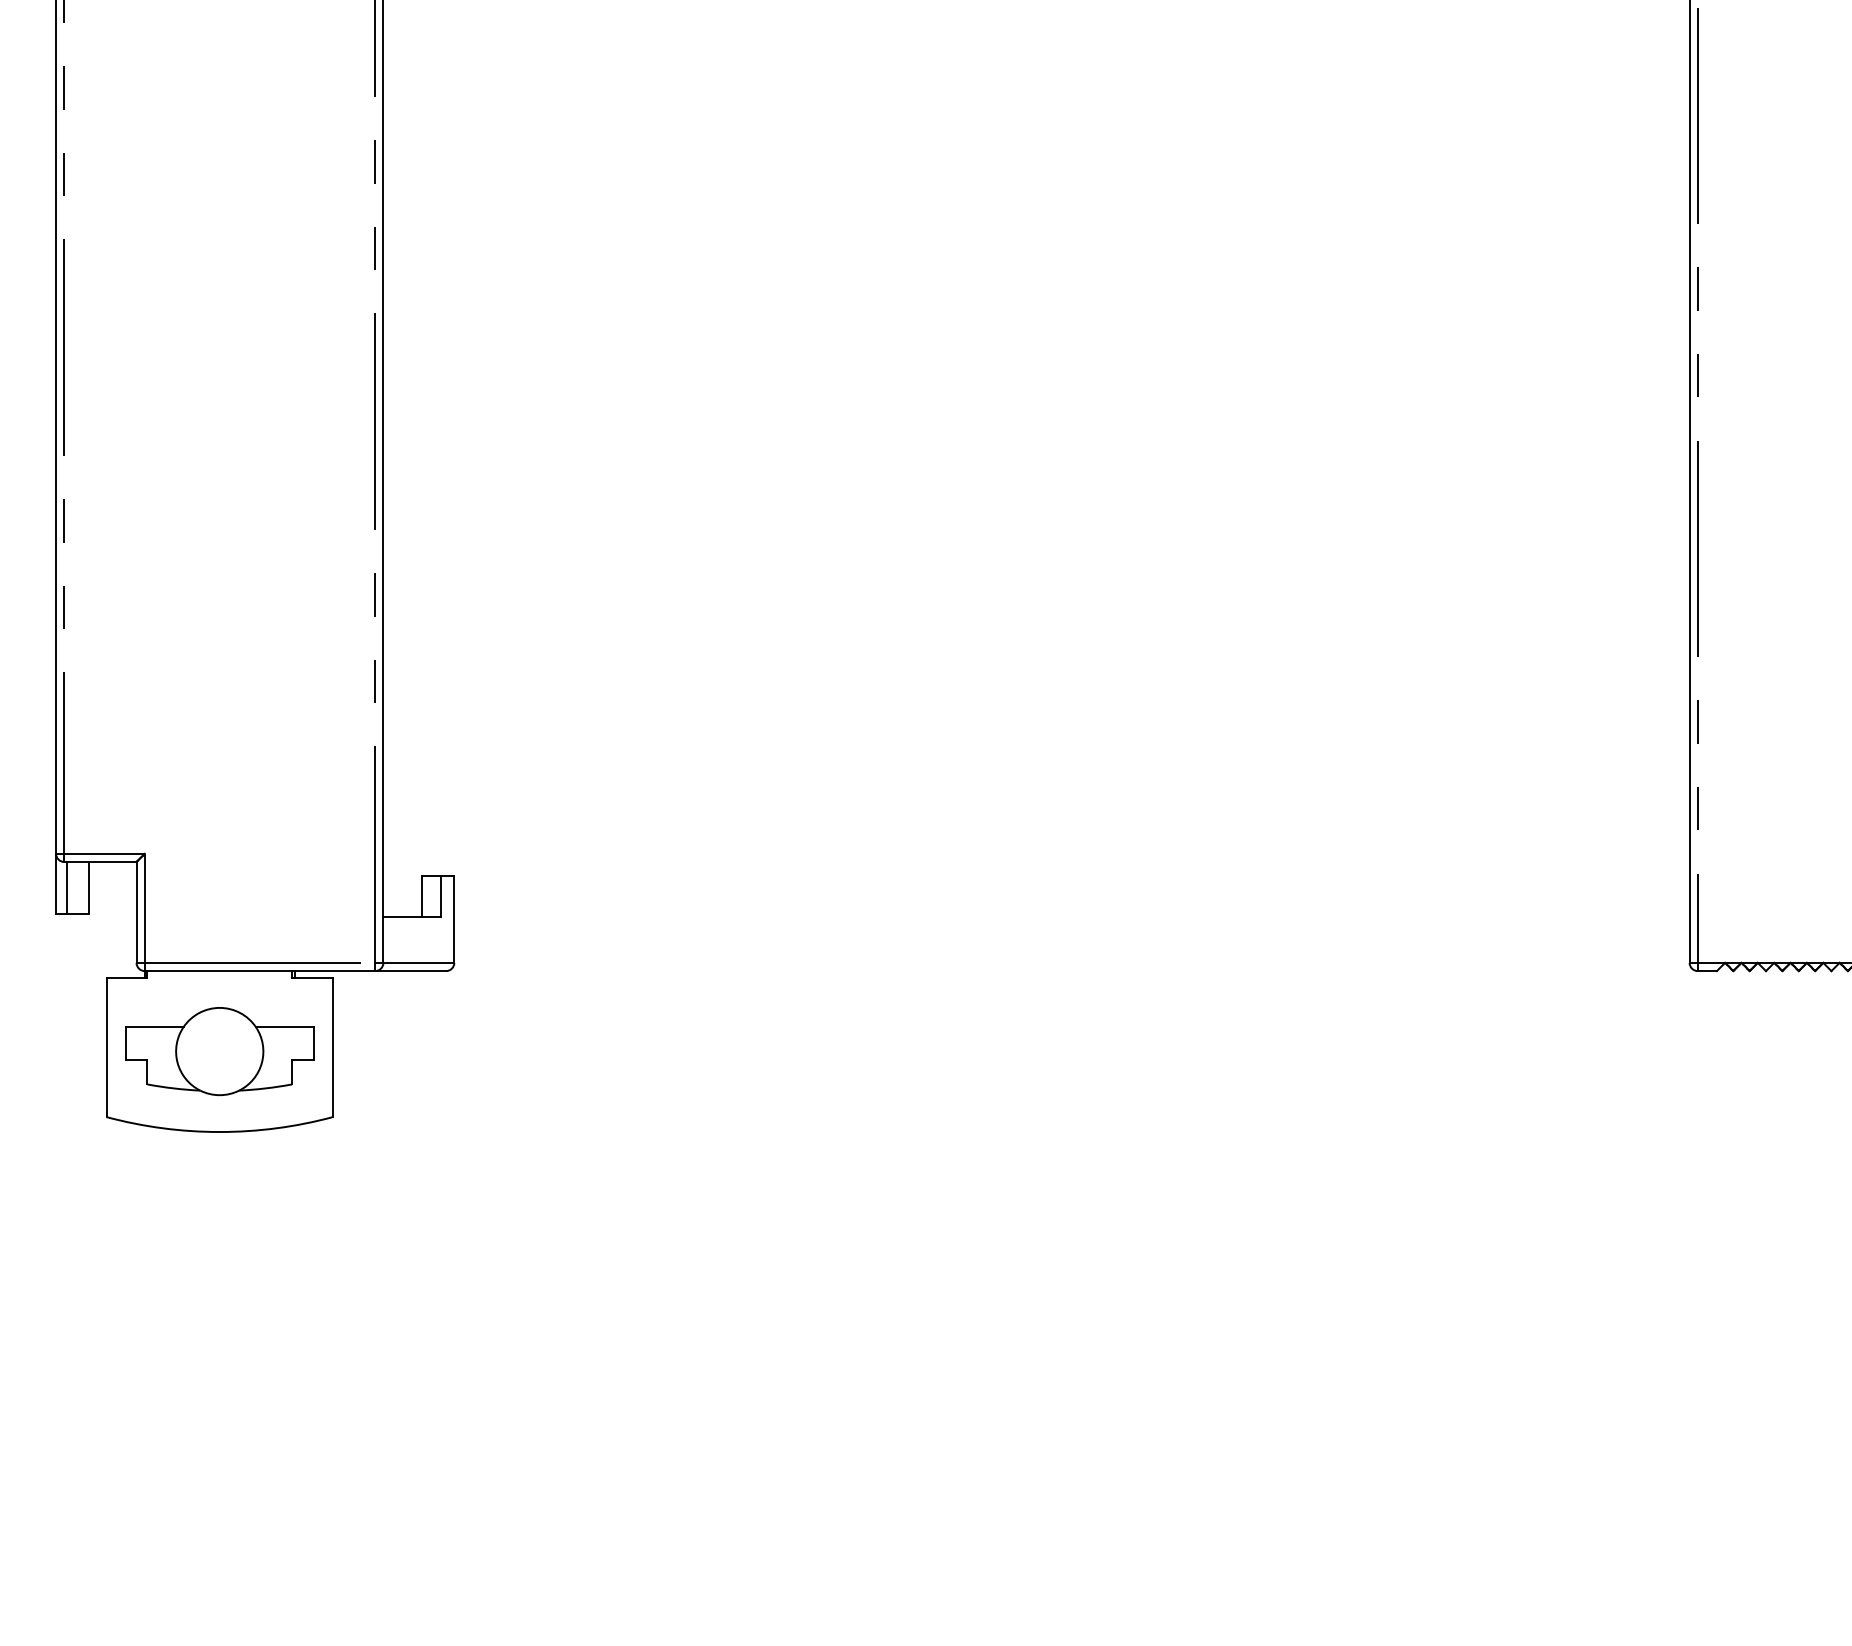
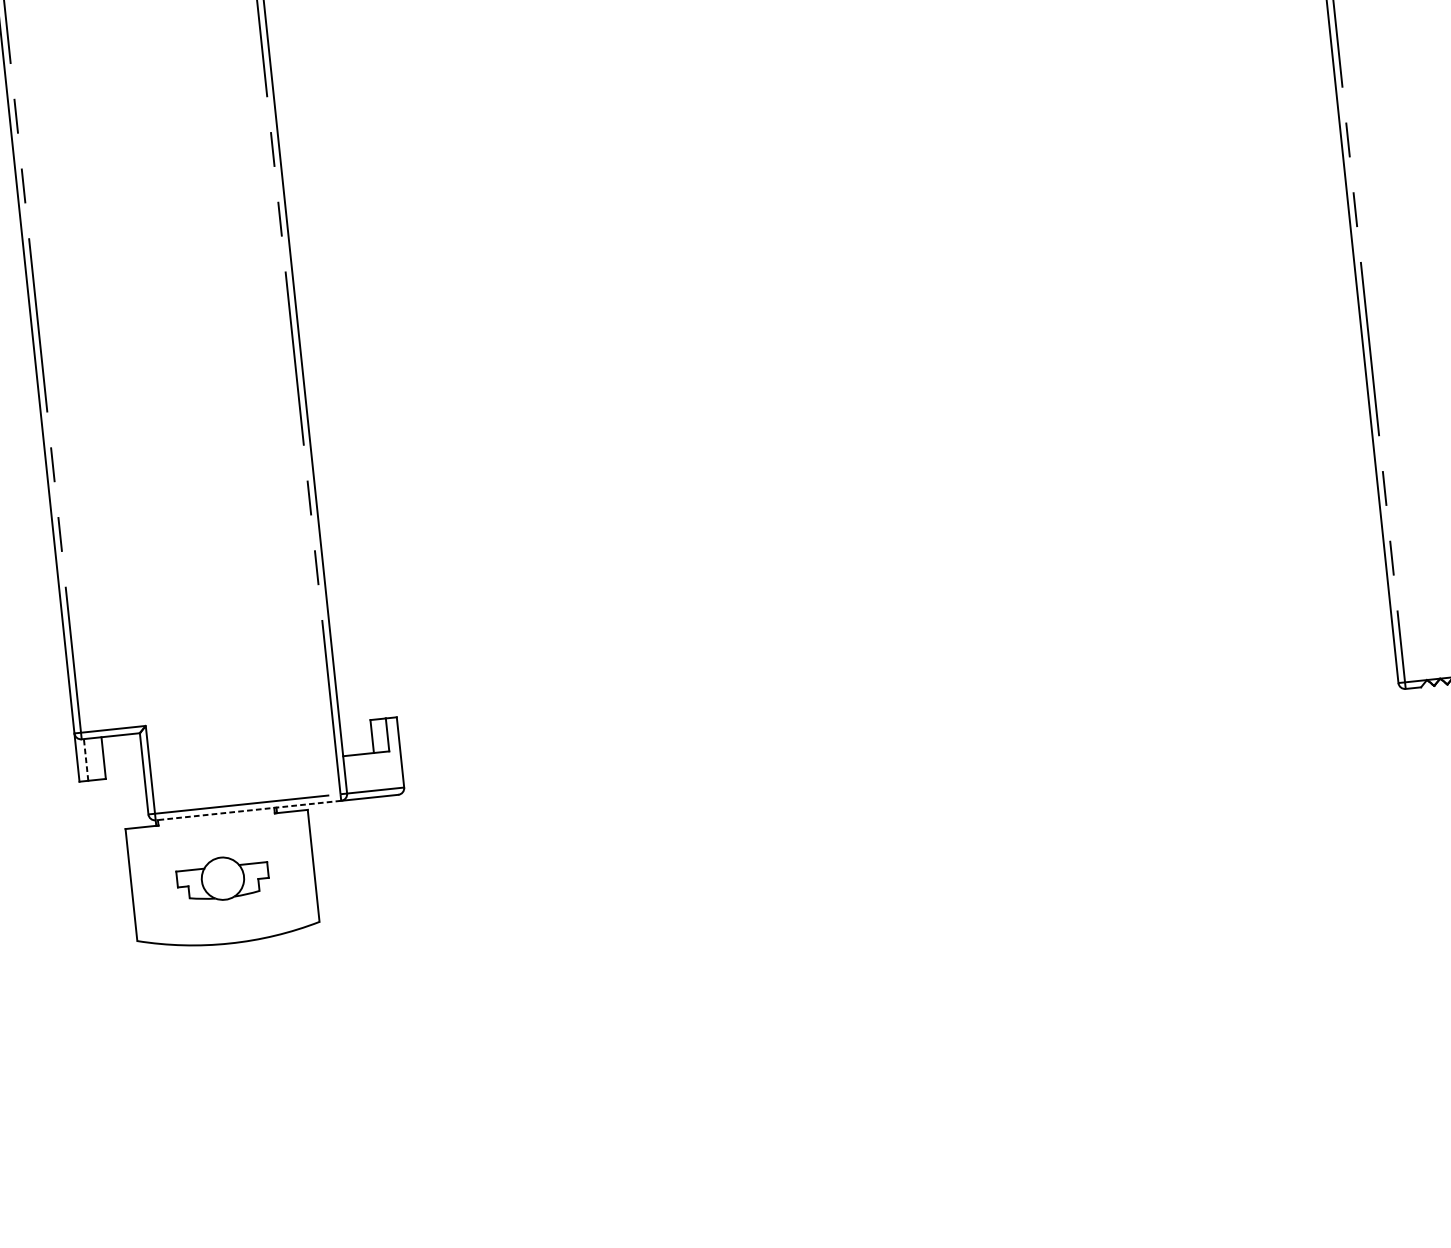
line: (67, 887) -> (86, 759), solid -> dashed
line: (259, 971) -> (248, 810), solid -> dashed
part: (219, 1051) -> (222, 878), size x0.6

